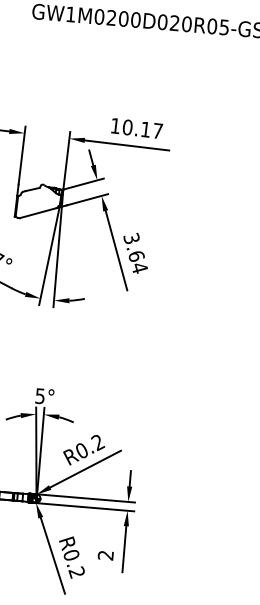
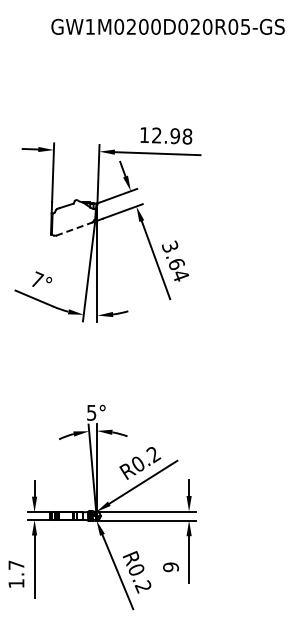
text: (143, 128) -> (172, 135), 10.17 -> 12.98
line: (38, 213) -> (74, 229), solid -> dashed
text: (106, 555) -> (171, 567), 2 -> 9

